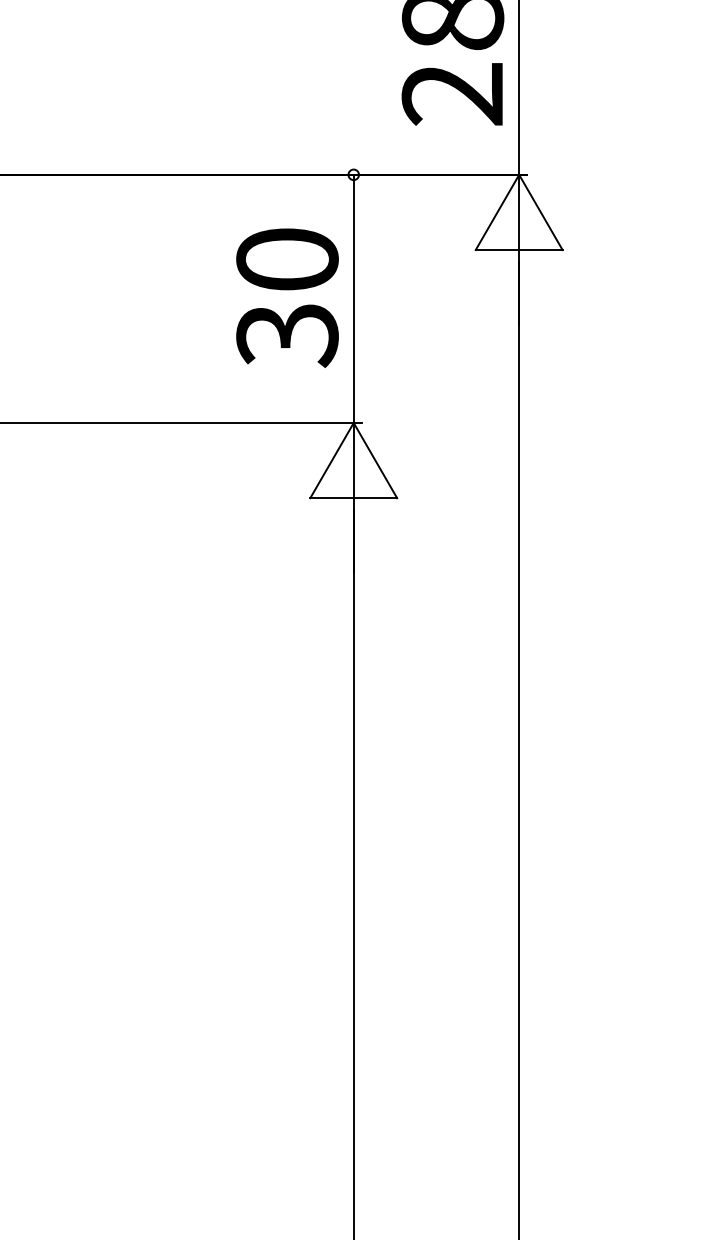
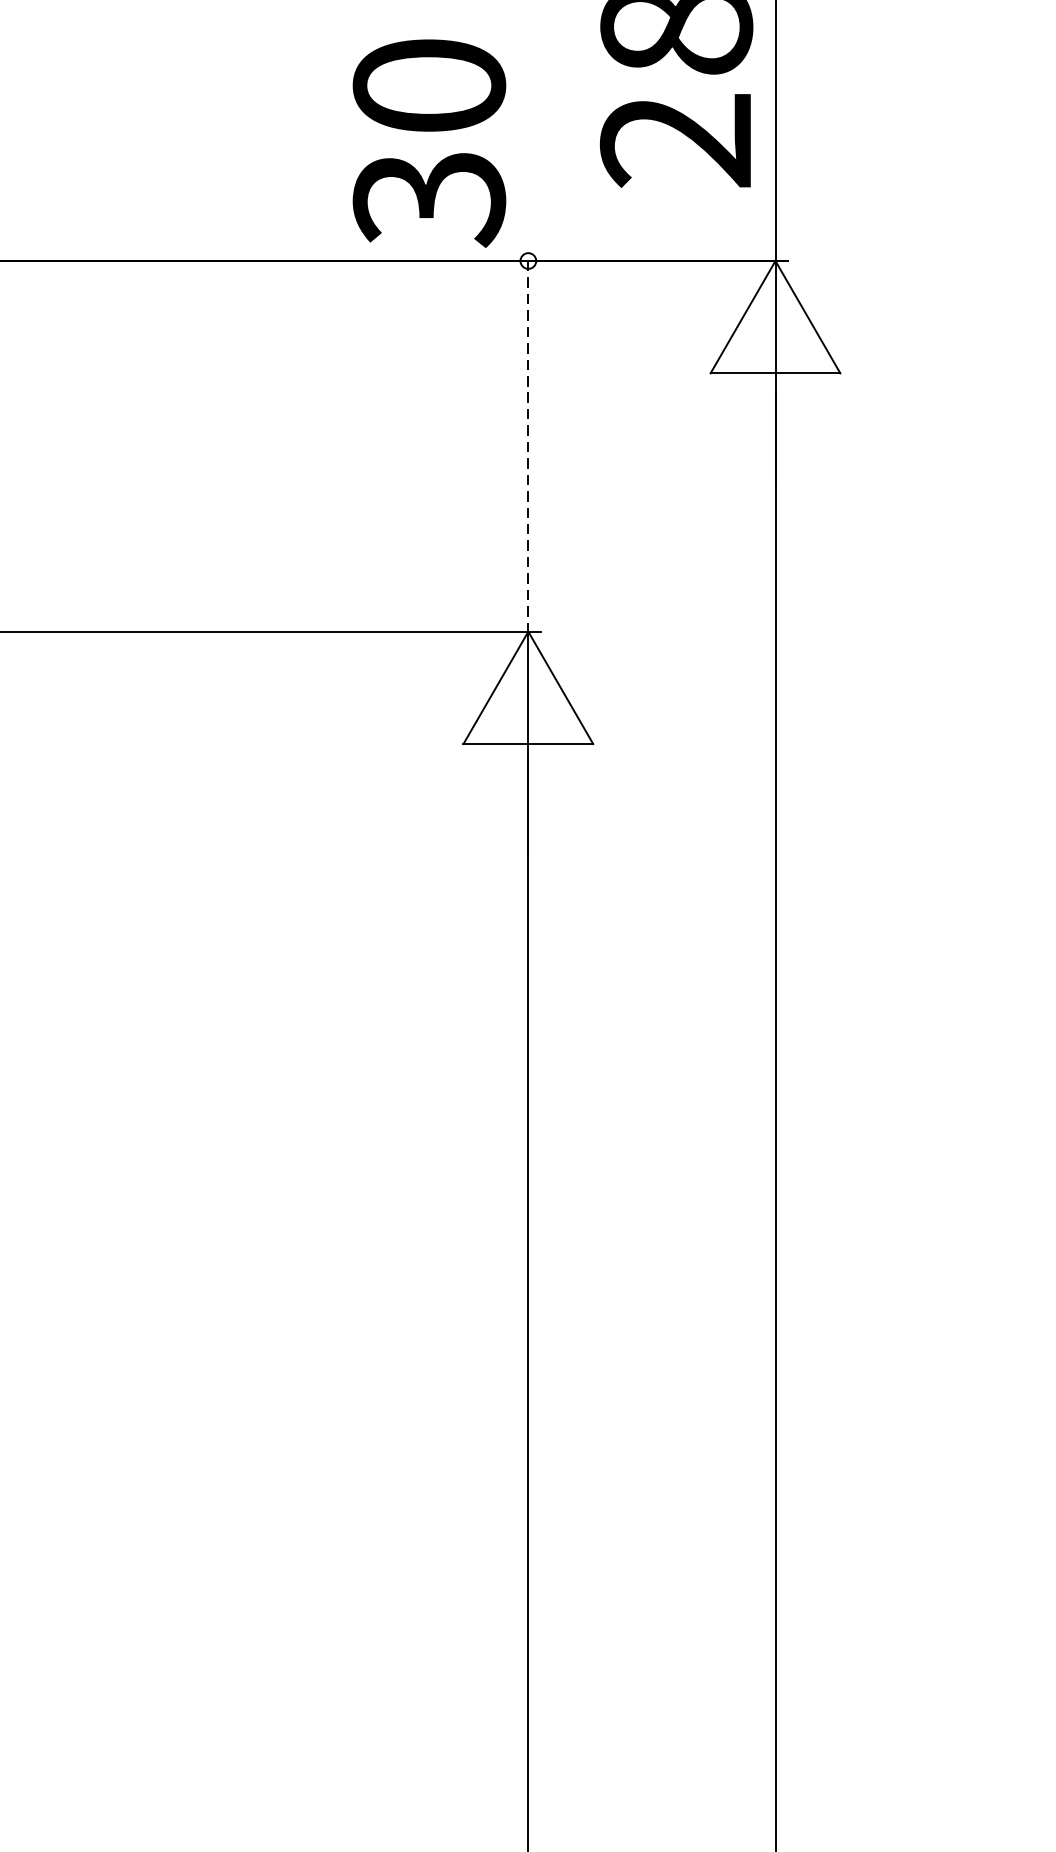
text: (287, 297) -> (429, 142), moved
line: (353, 299) -> (528, 447), solid -> dashed

